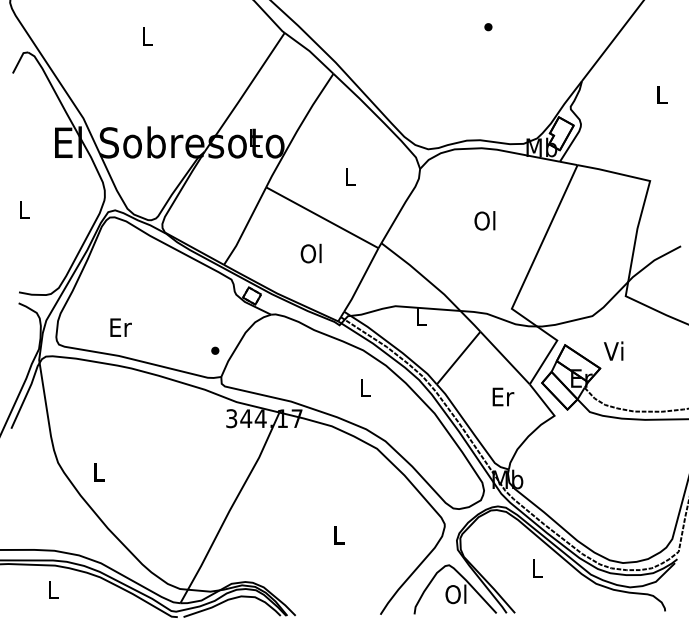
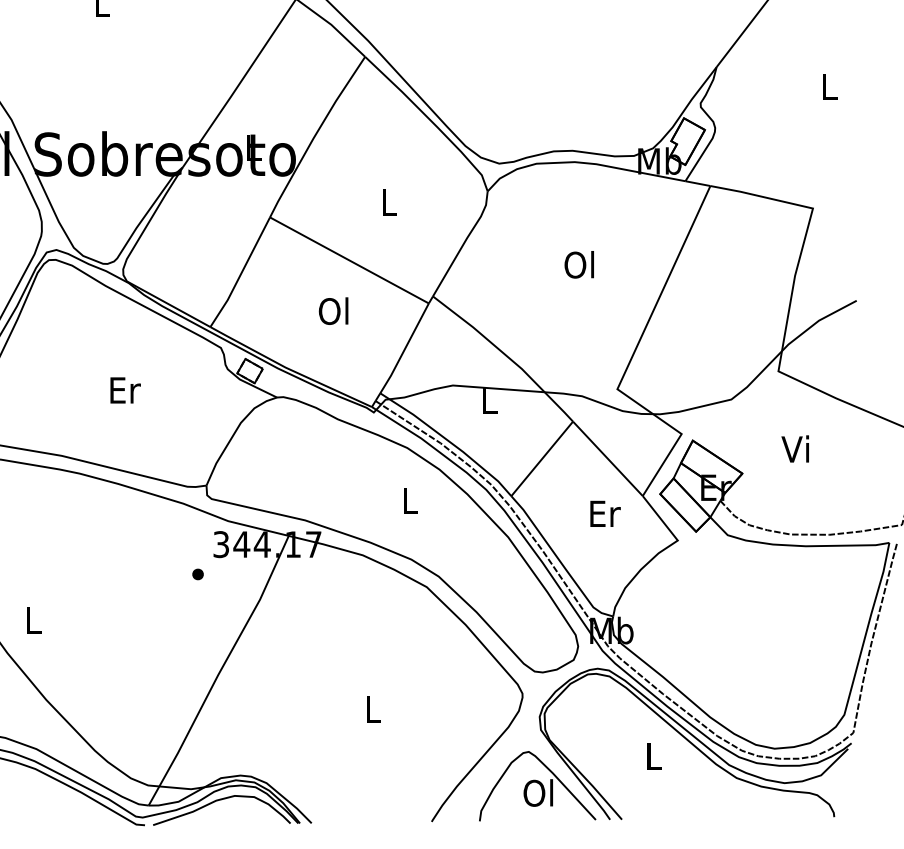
text: (120, 327) -> (124, 390), moved
part: (215, 350) -> (198, 574), moved
text: (613, 350) -> (795, 448), moved

